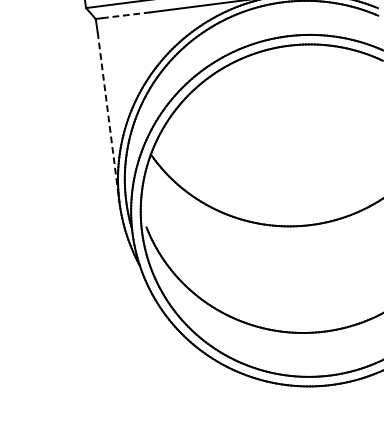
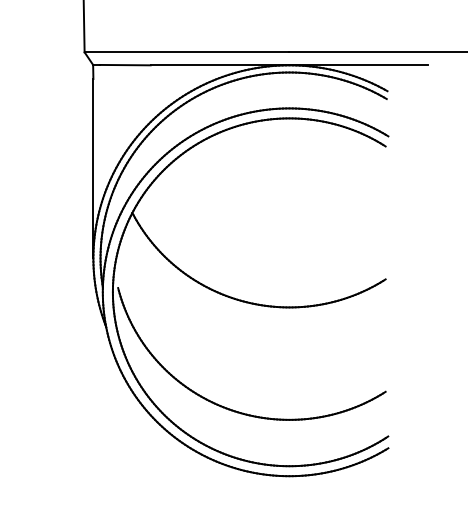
line: (126, 15) -> (125, 65), dashed -> solid
line: (108, 117) -> (93, 168), dashed -> solid

